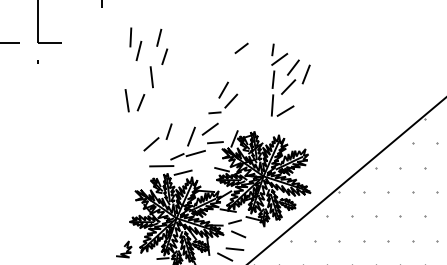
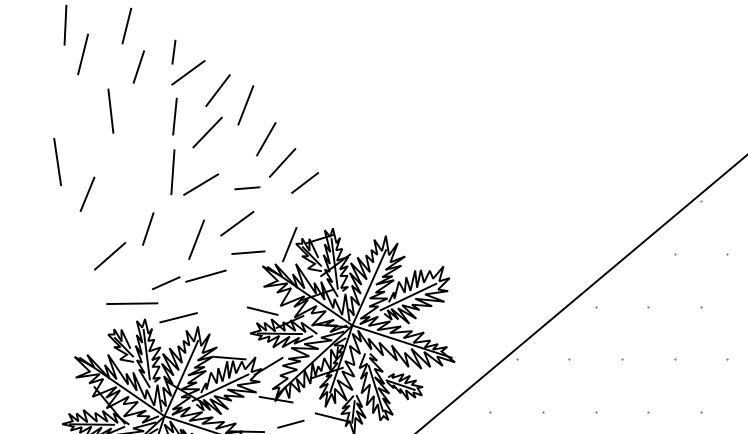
line: (241, 47) -> (304, 180), moved
part: (290, 79) -> (211, 116), moved
line: (140, 102) -> (86, 193), moved

